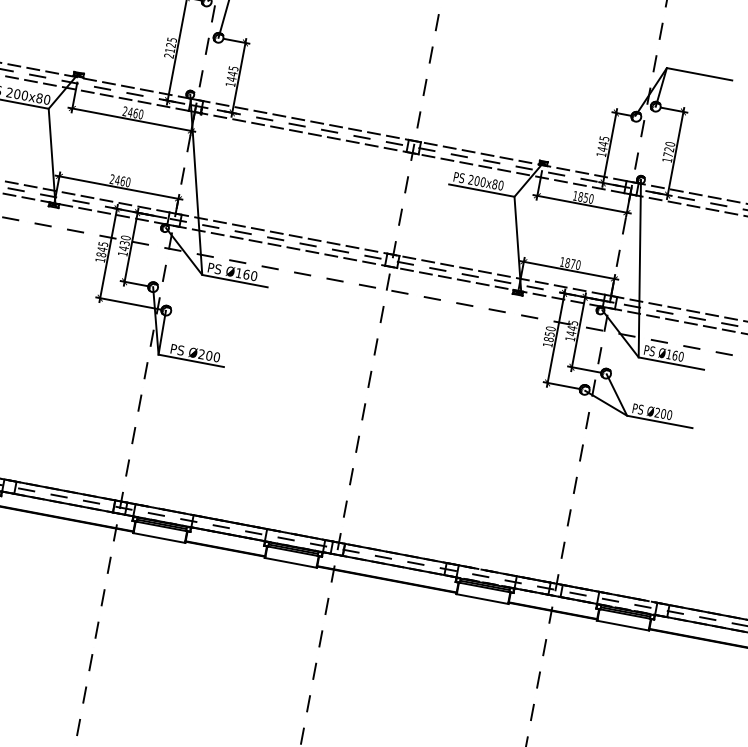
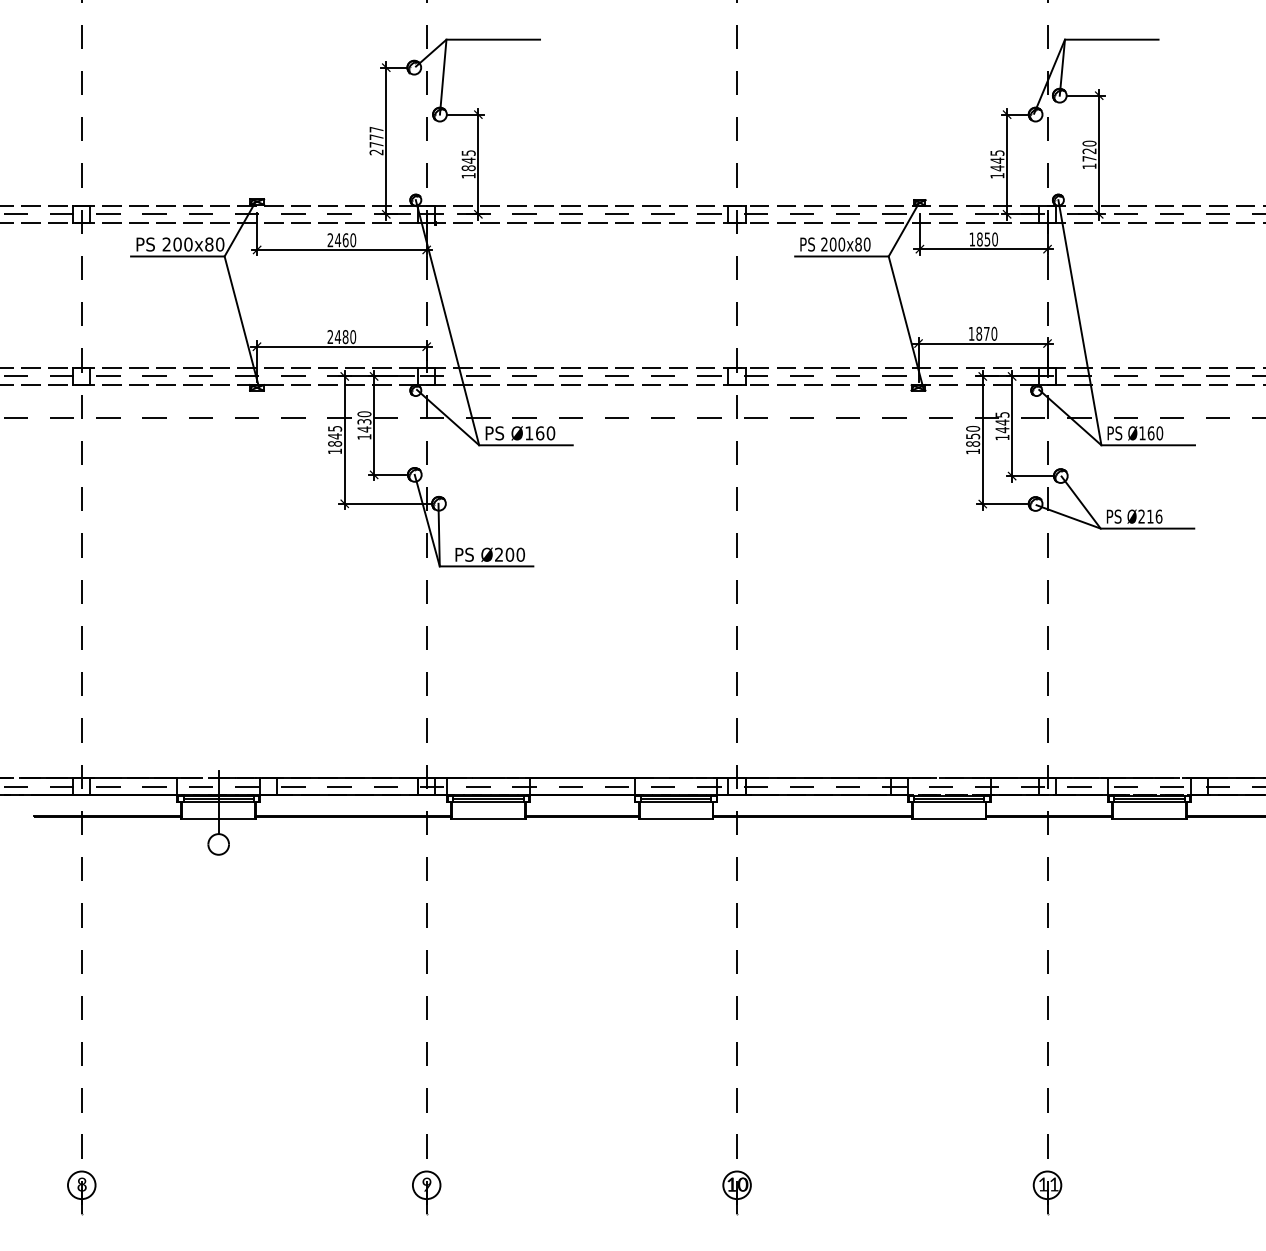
text: (171, 44) -> (376, 136), 2125 -> 2777
text: (231, 79) -> (468, 168), 1445 -> 1845
text: (122, 180) -> (345, 336), 2460 -> 2480
text: (666, 414) -> (1154, 516), Ø200 -> Ø216

